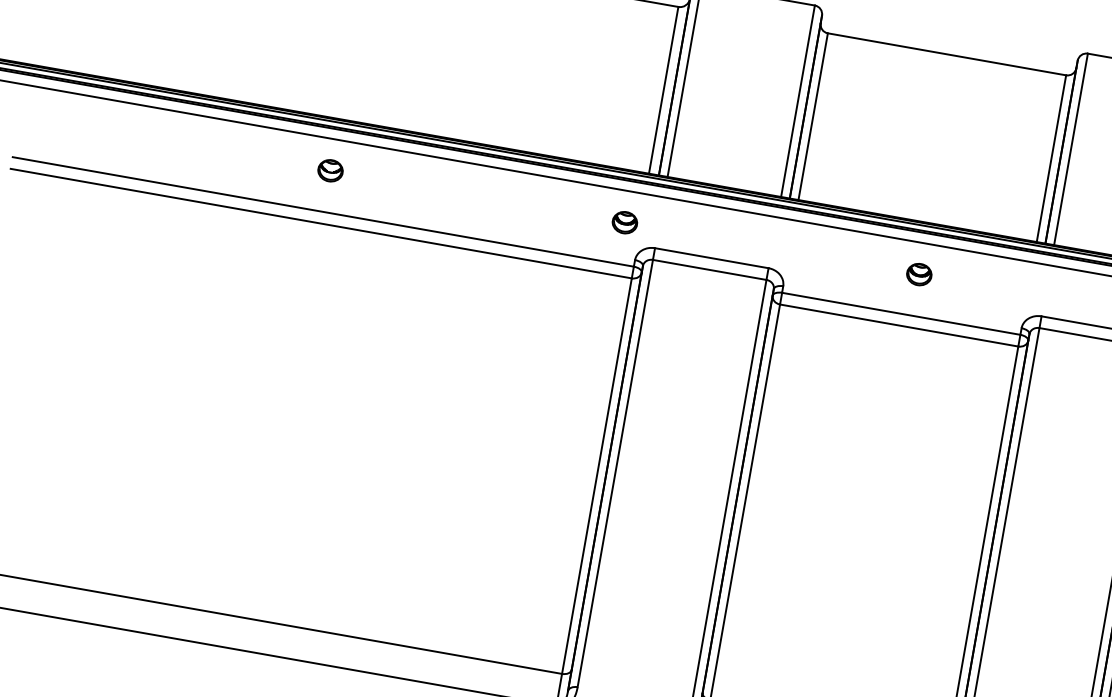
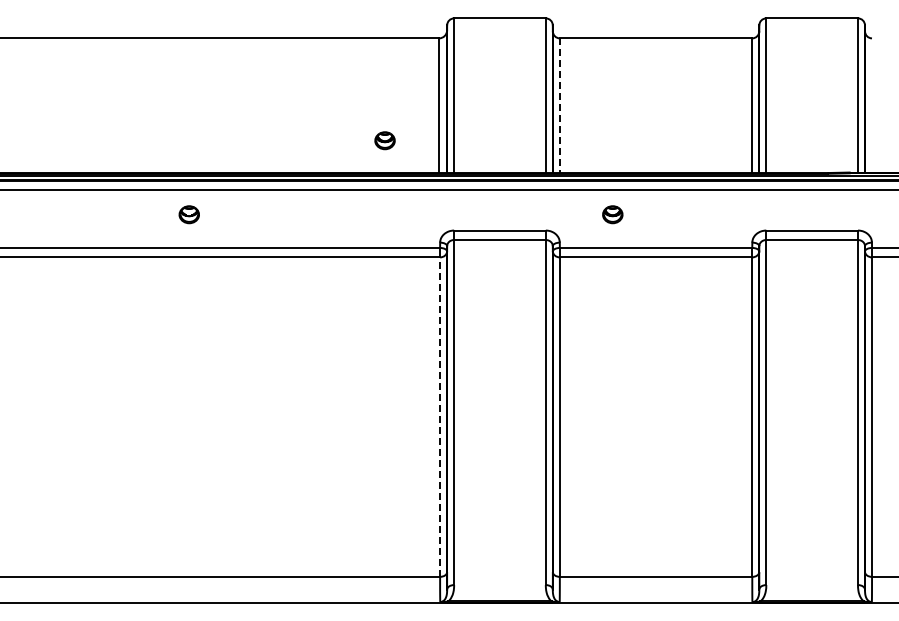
line: (812, 117) -> (559, 106), solid -> dashed
part: (624, 222) -> (384, 140), moved
part: (919, 274) -> (612, 214), moved
line: (597, 476) -> (440, 417), solid -> dashed

